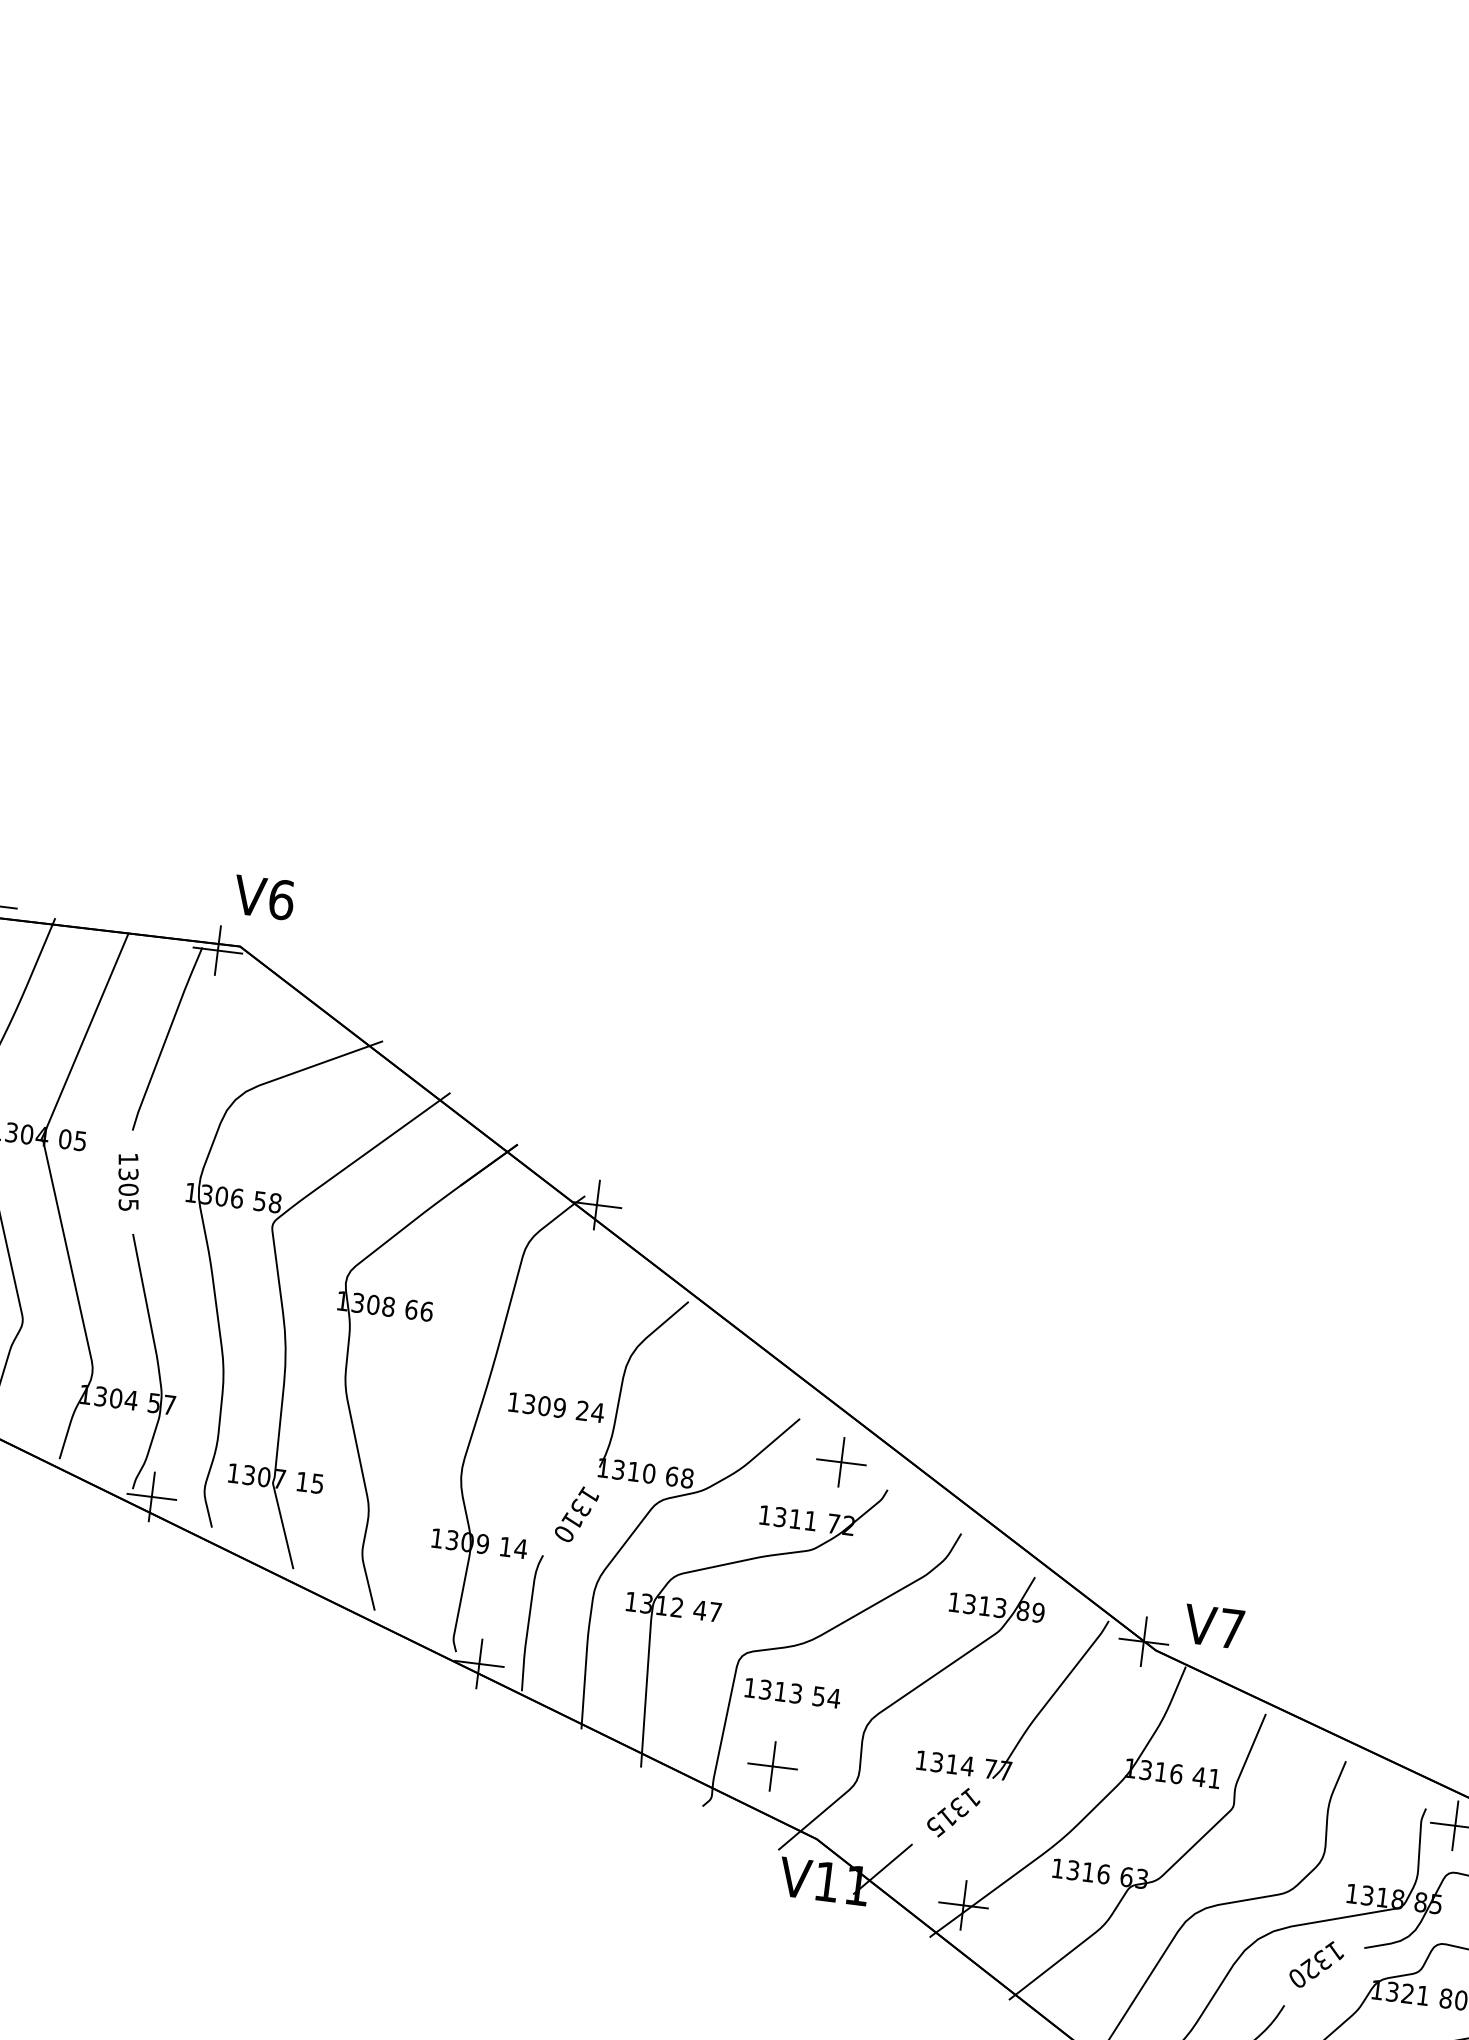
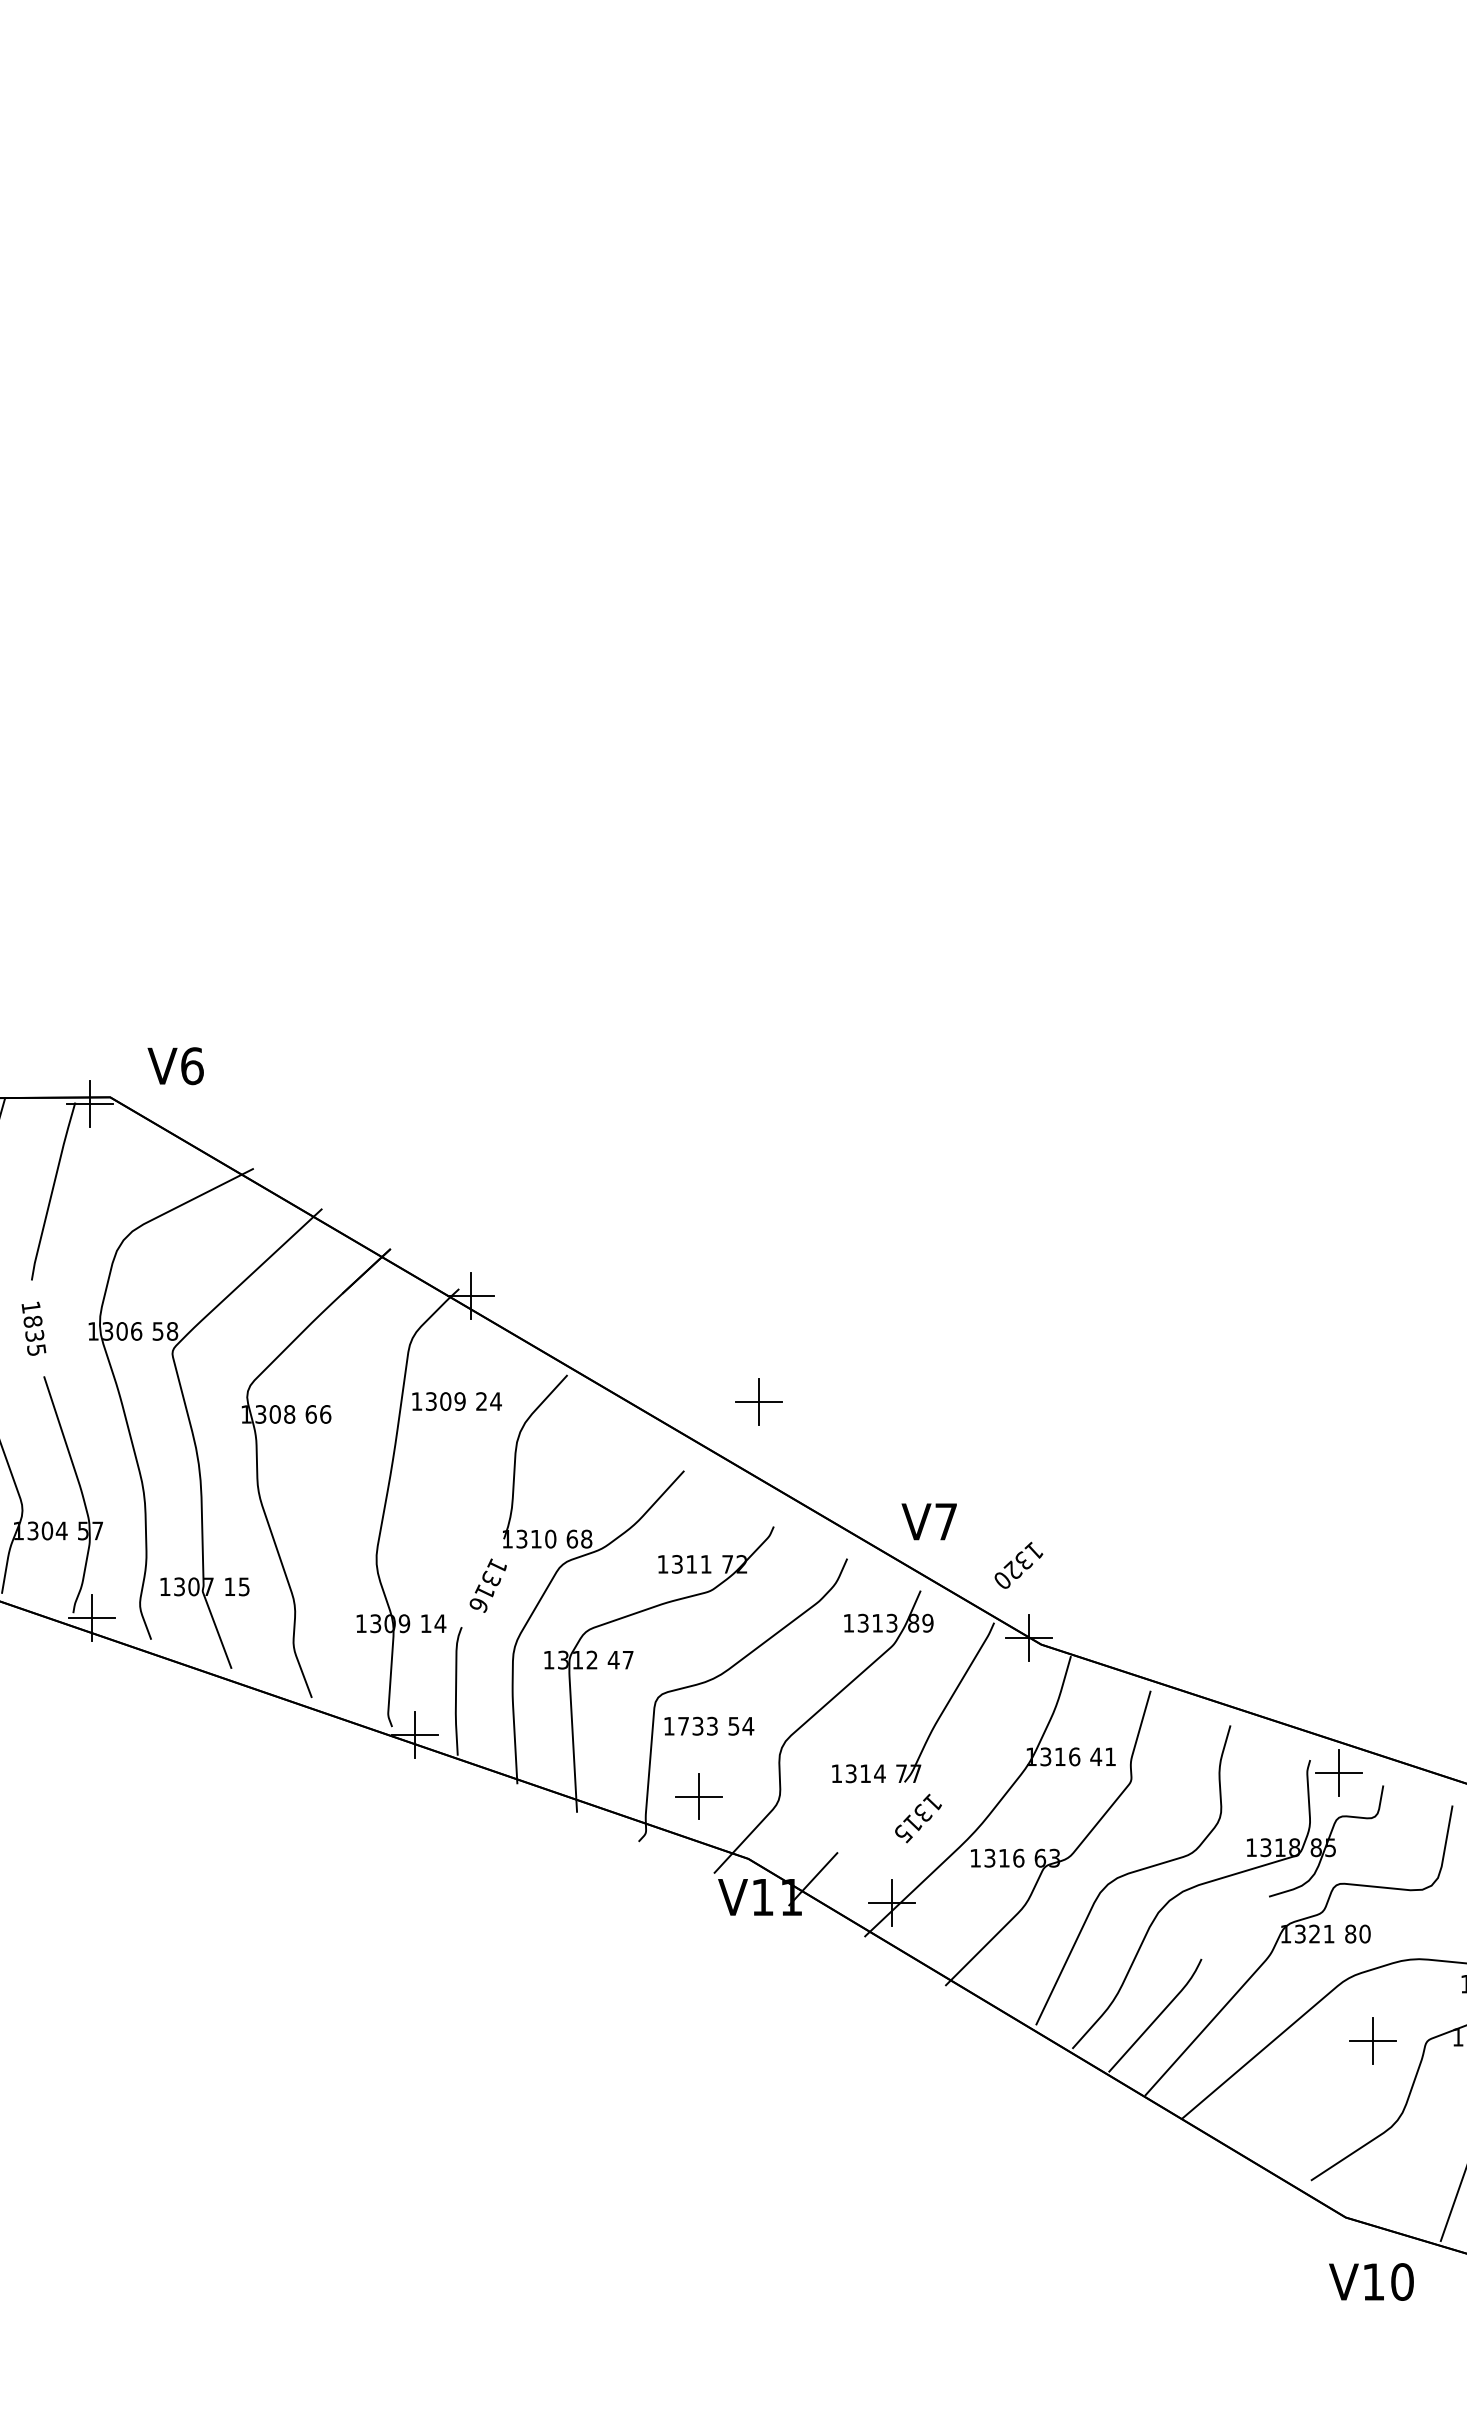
text: (263, 897) -> (175, 1066), moved
text: (128, 1181) -> (33, 1328), 1305 -> 1835
text: (555, 1407) -> (456, 1401), moved
part: (841, 1461) -> (758, 1401), moved
text: (563, 1534) -> (478, 1605), 1310 -> 1316
text: (1213, 1626) -> (928, 1521), moved
text: (772, 1689) -> (690, 1725), 1313 -> 1733
text: (953, 1812) -> (918, 1818), moved
text: (1316, 1963) -> (1018, 1564), moved

